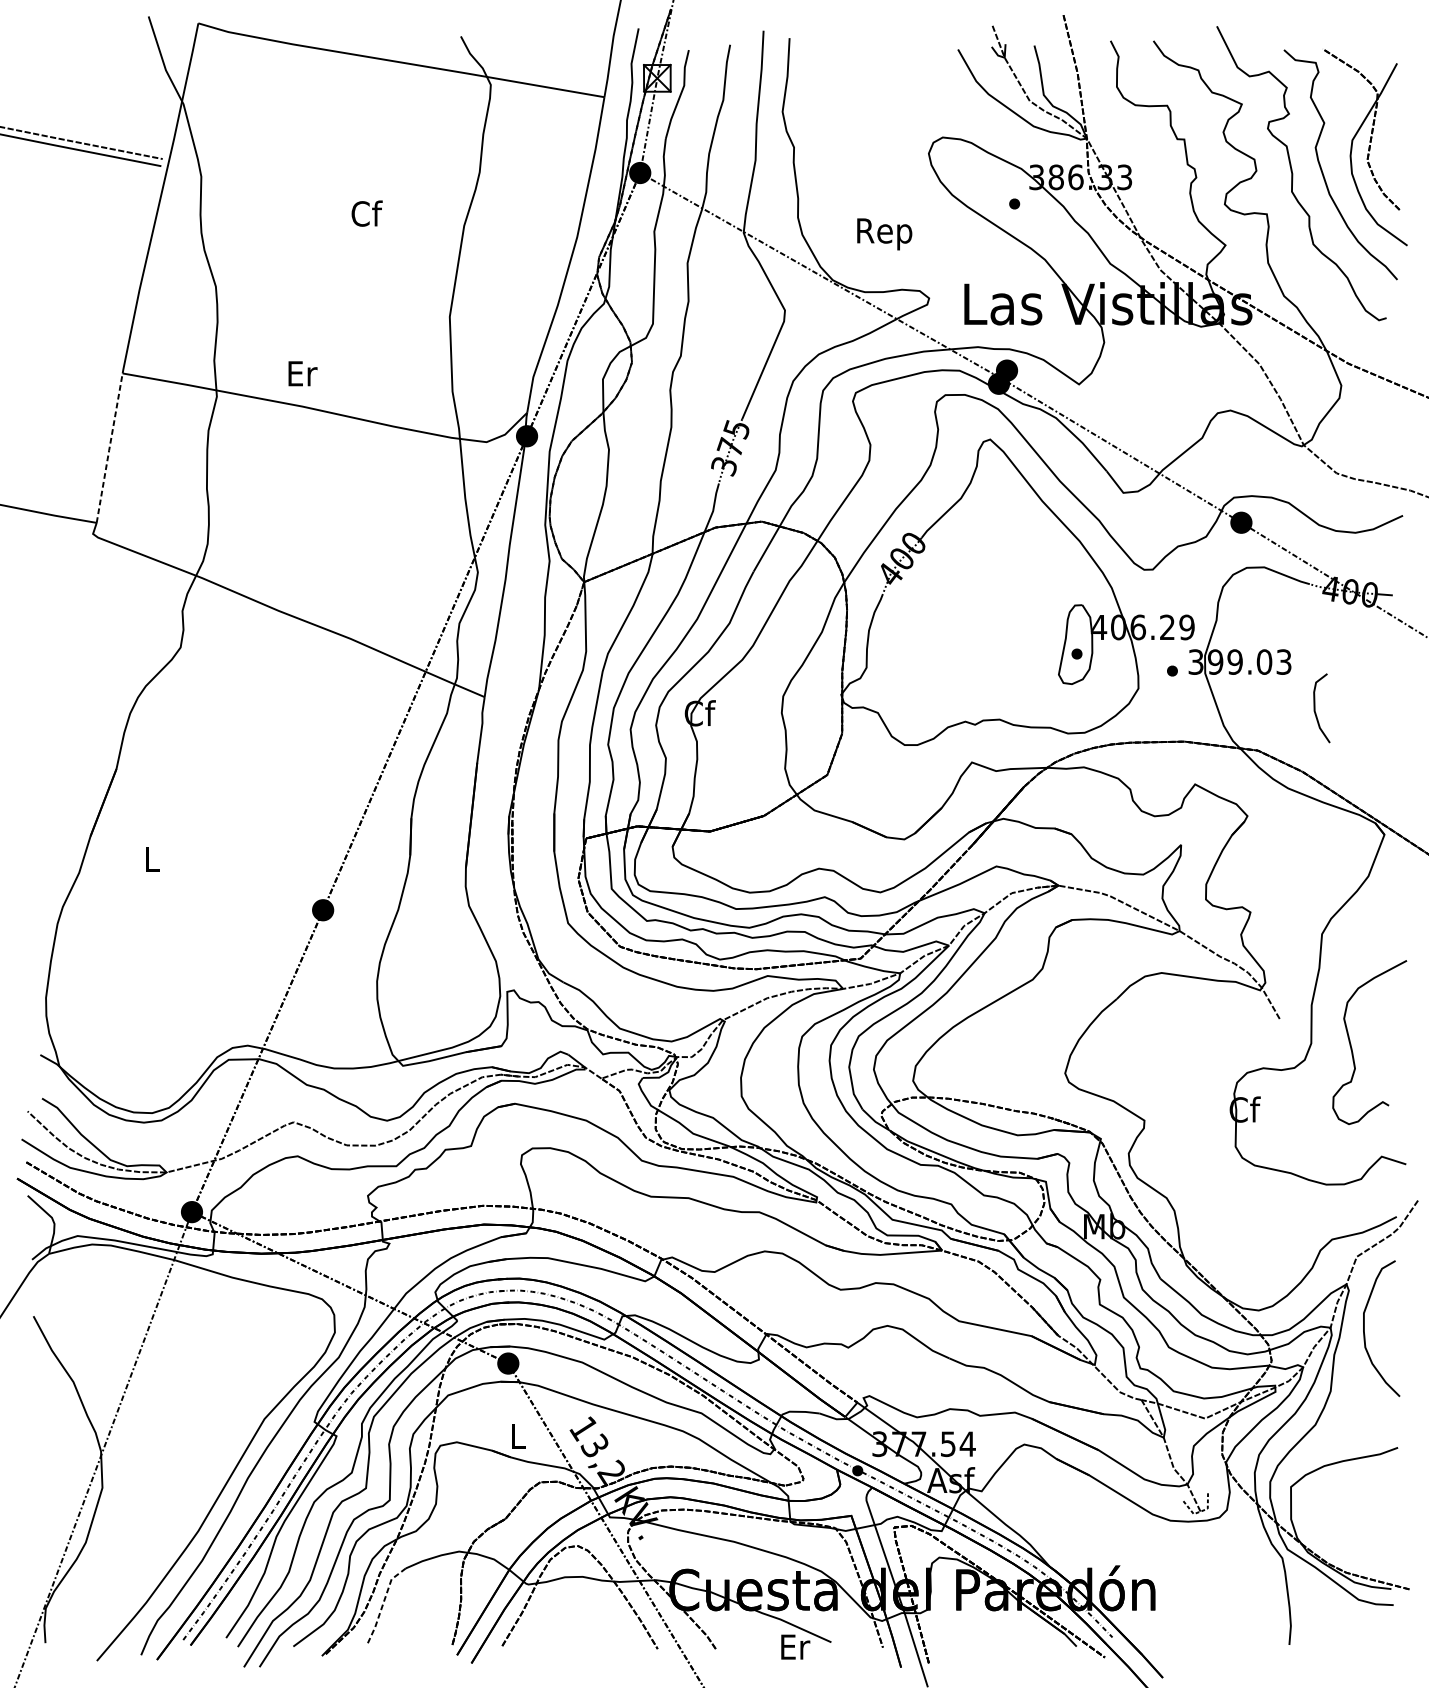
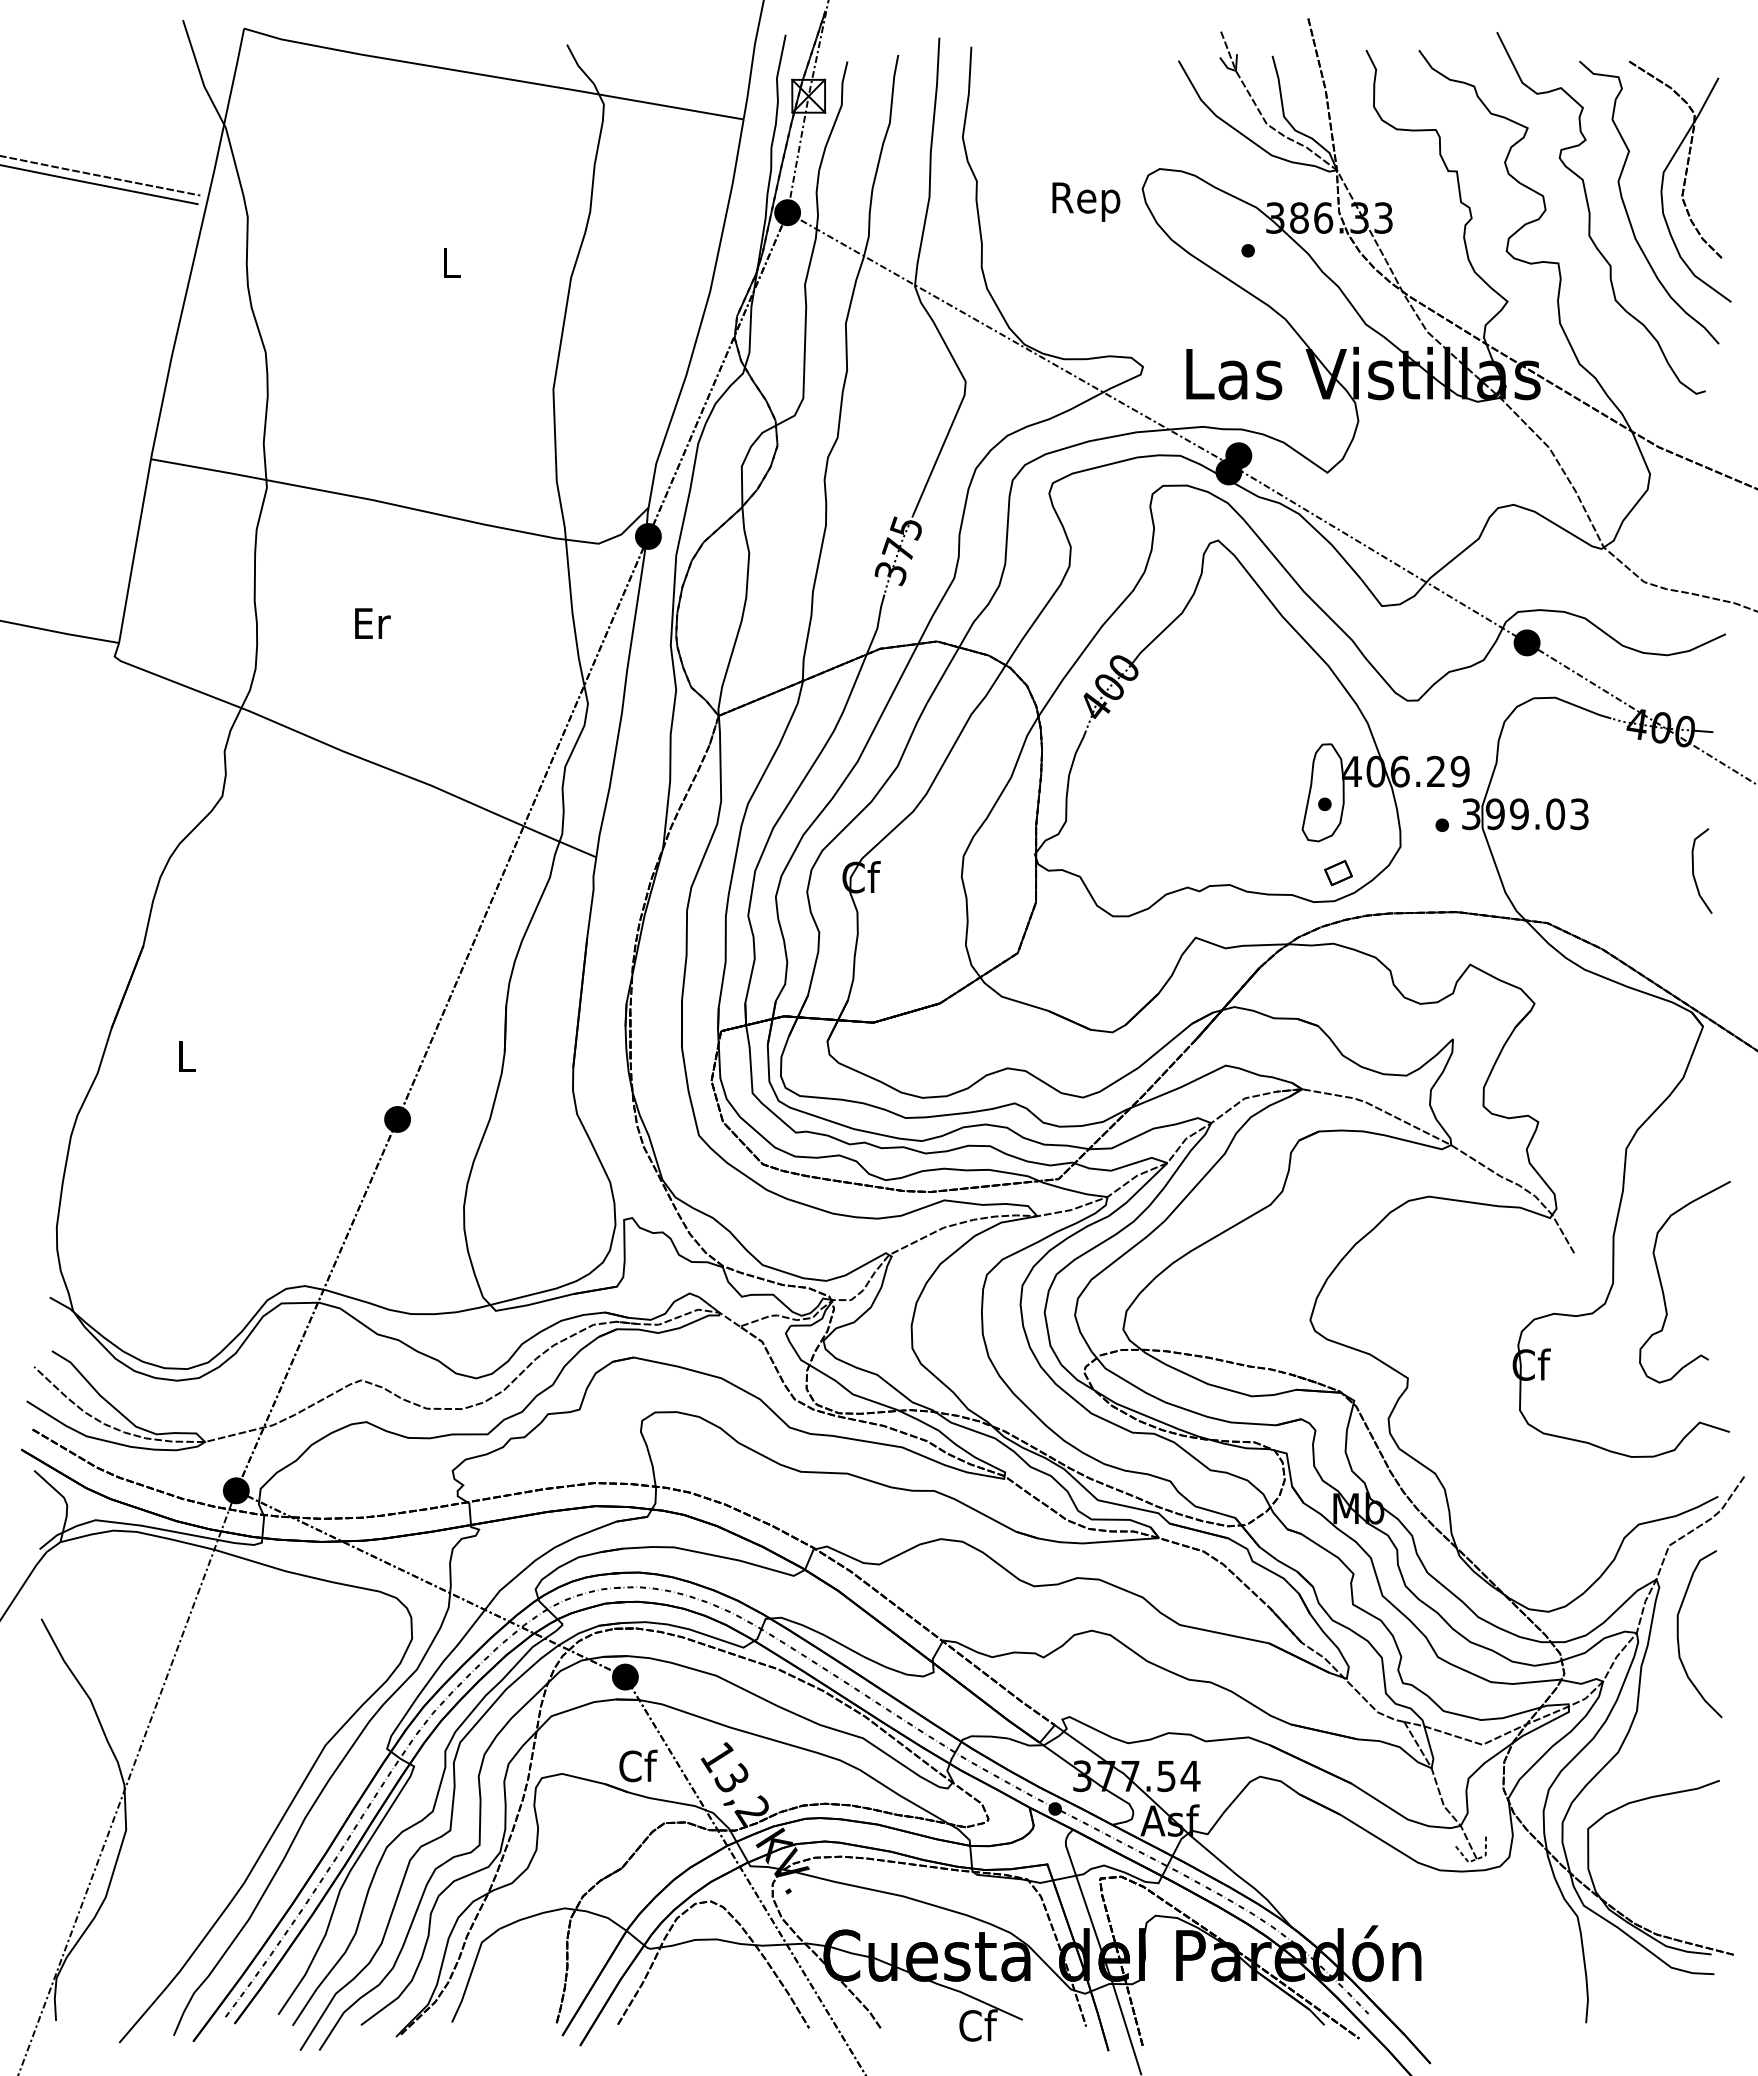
text: (366, 213) -> (451, 262), Cf -> L
text: (884, 233) -> (1086, 201), moved
text: (302, 373) -> (372, 623), moved
line: (109, 448) -> (134, 551), dashed -> solid
part: (1088, 709) -> (1338, 872), added
curve: (1315, 710) -> (1694, 873), moved
text: (518, 1435) -> (638, 1765), L -> Cf
line: (383, 1604) -> (471, 1973), dashed -> solid
text: (795, 1646) -> (978, 2025), Er -> Cf

